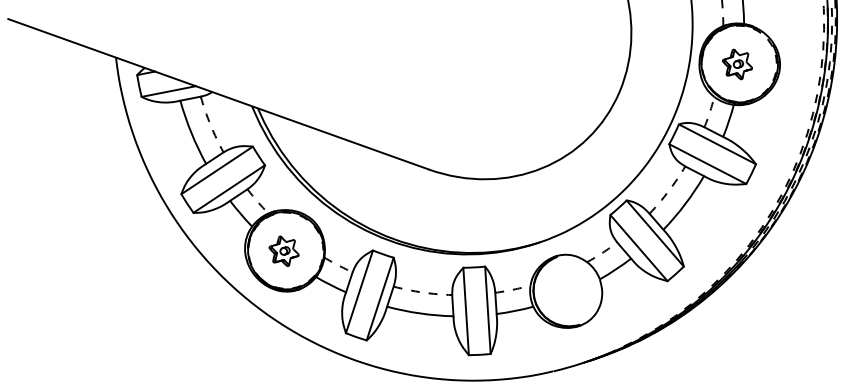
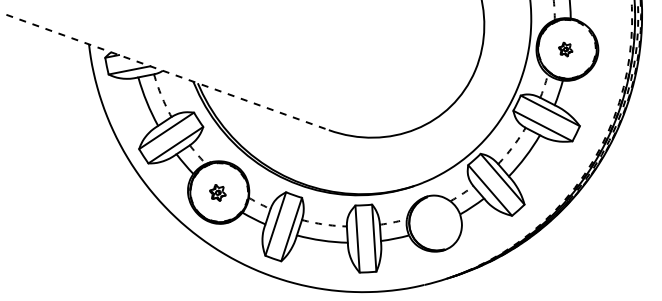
part: (737, 64) -> (565, 49), size x0.6
line: (219, 94) -> (168, 72), solid -> dashed
part: (283, 250) -> (217, 192), size x0.7

